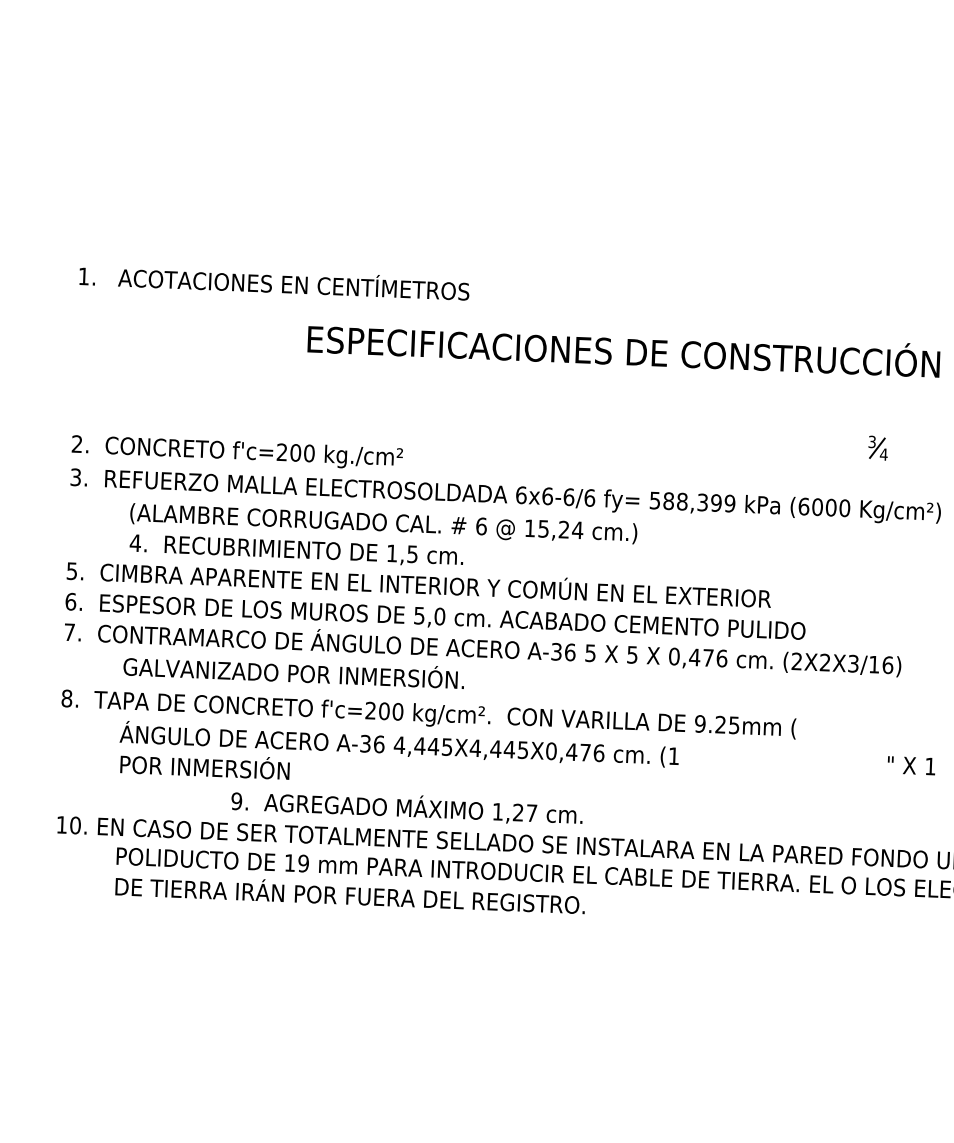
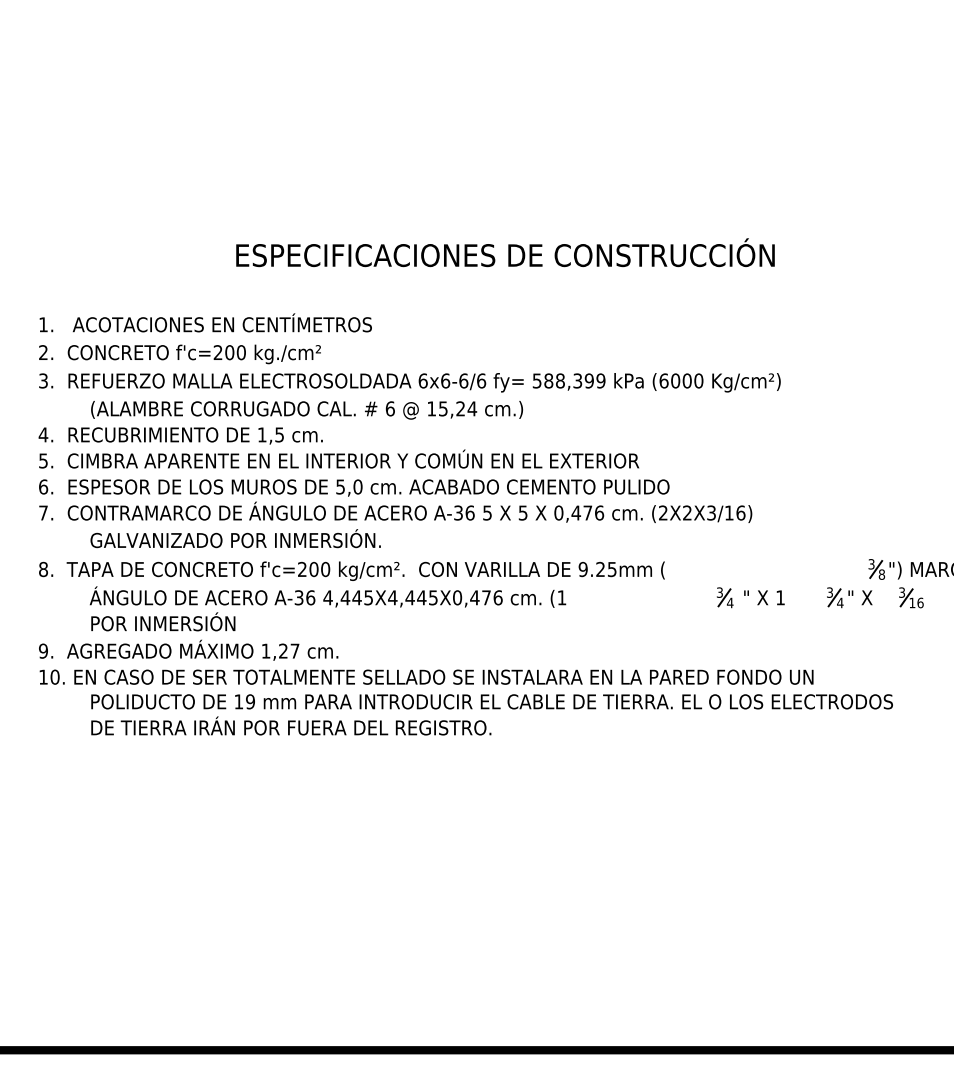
text: (274, 281) -> (205, 322), moved
part: (878, 447) -> (725, 597), moved
text: (296, 550) -> (180, 435), moved
text: (407, 806) -> (188, 649), moved

